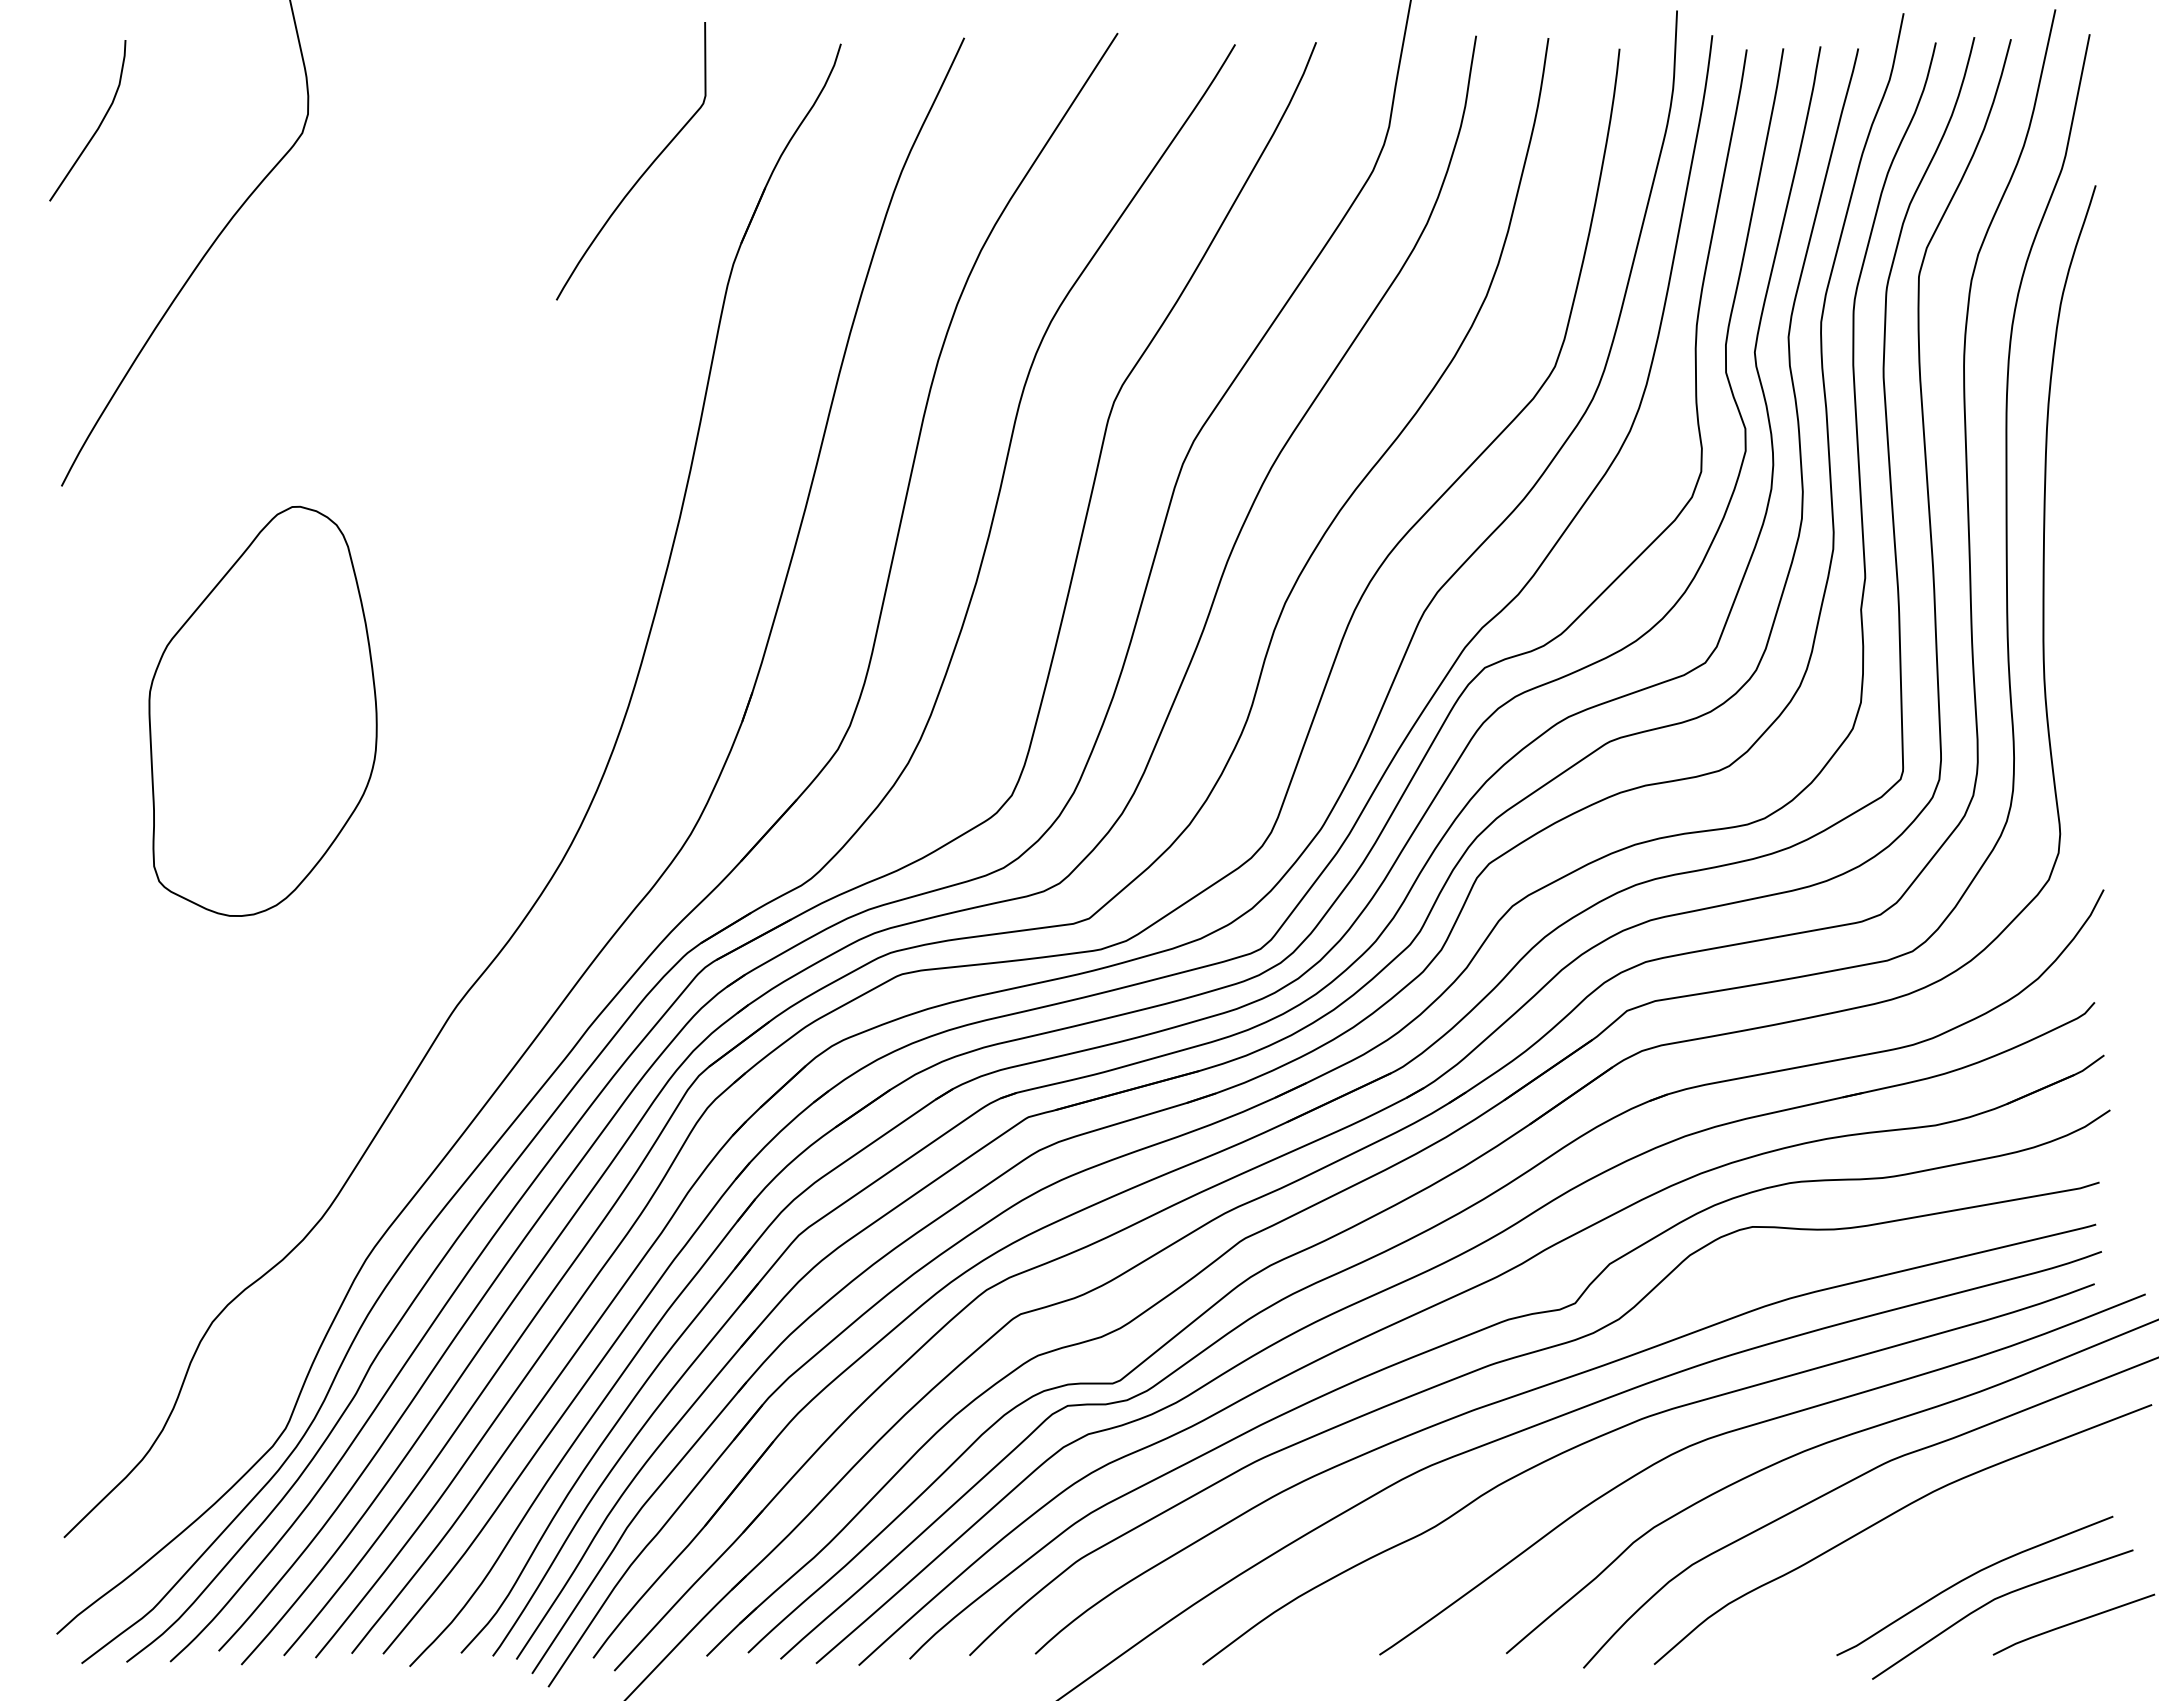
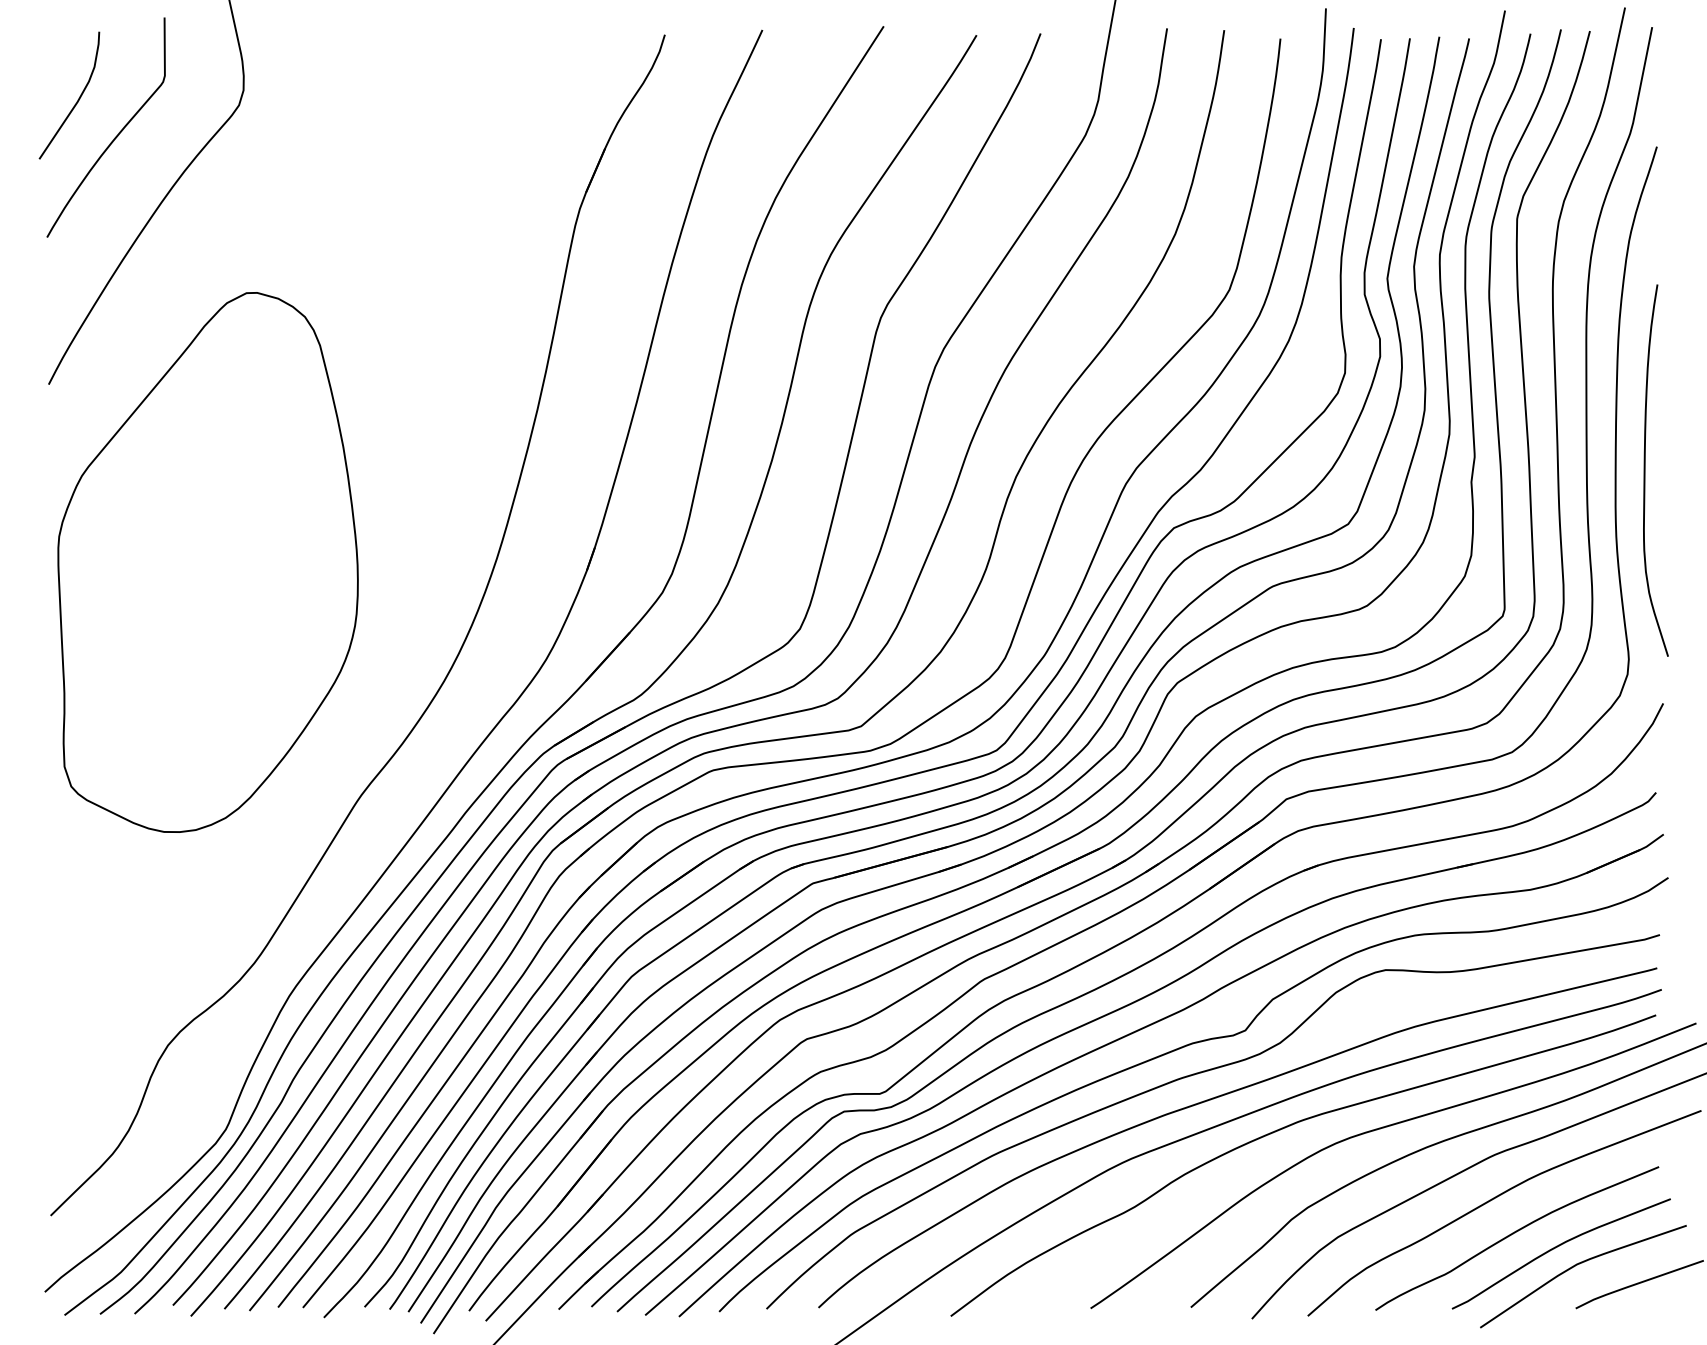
curve: (643, 172) -> (115, 136), moved
curve: (2081, 593) -> (1645, 469), added
part: (262, 711) -> (207, 562), size x1.67
curve: (1915, 1560) -> (1514, 1233), added

